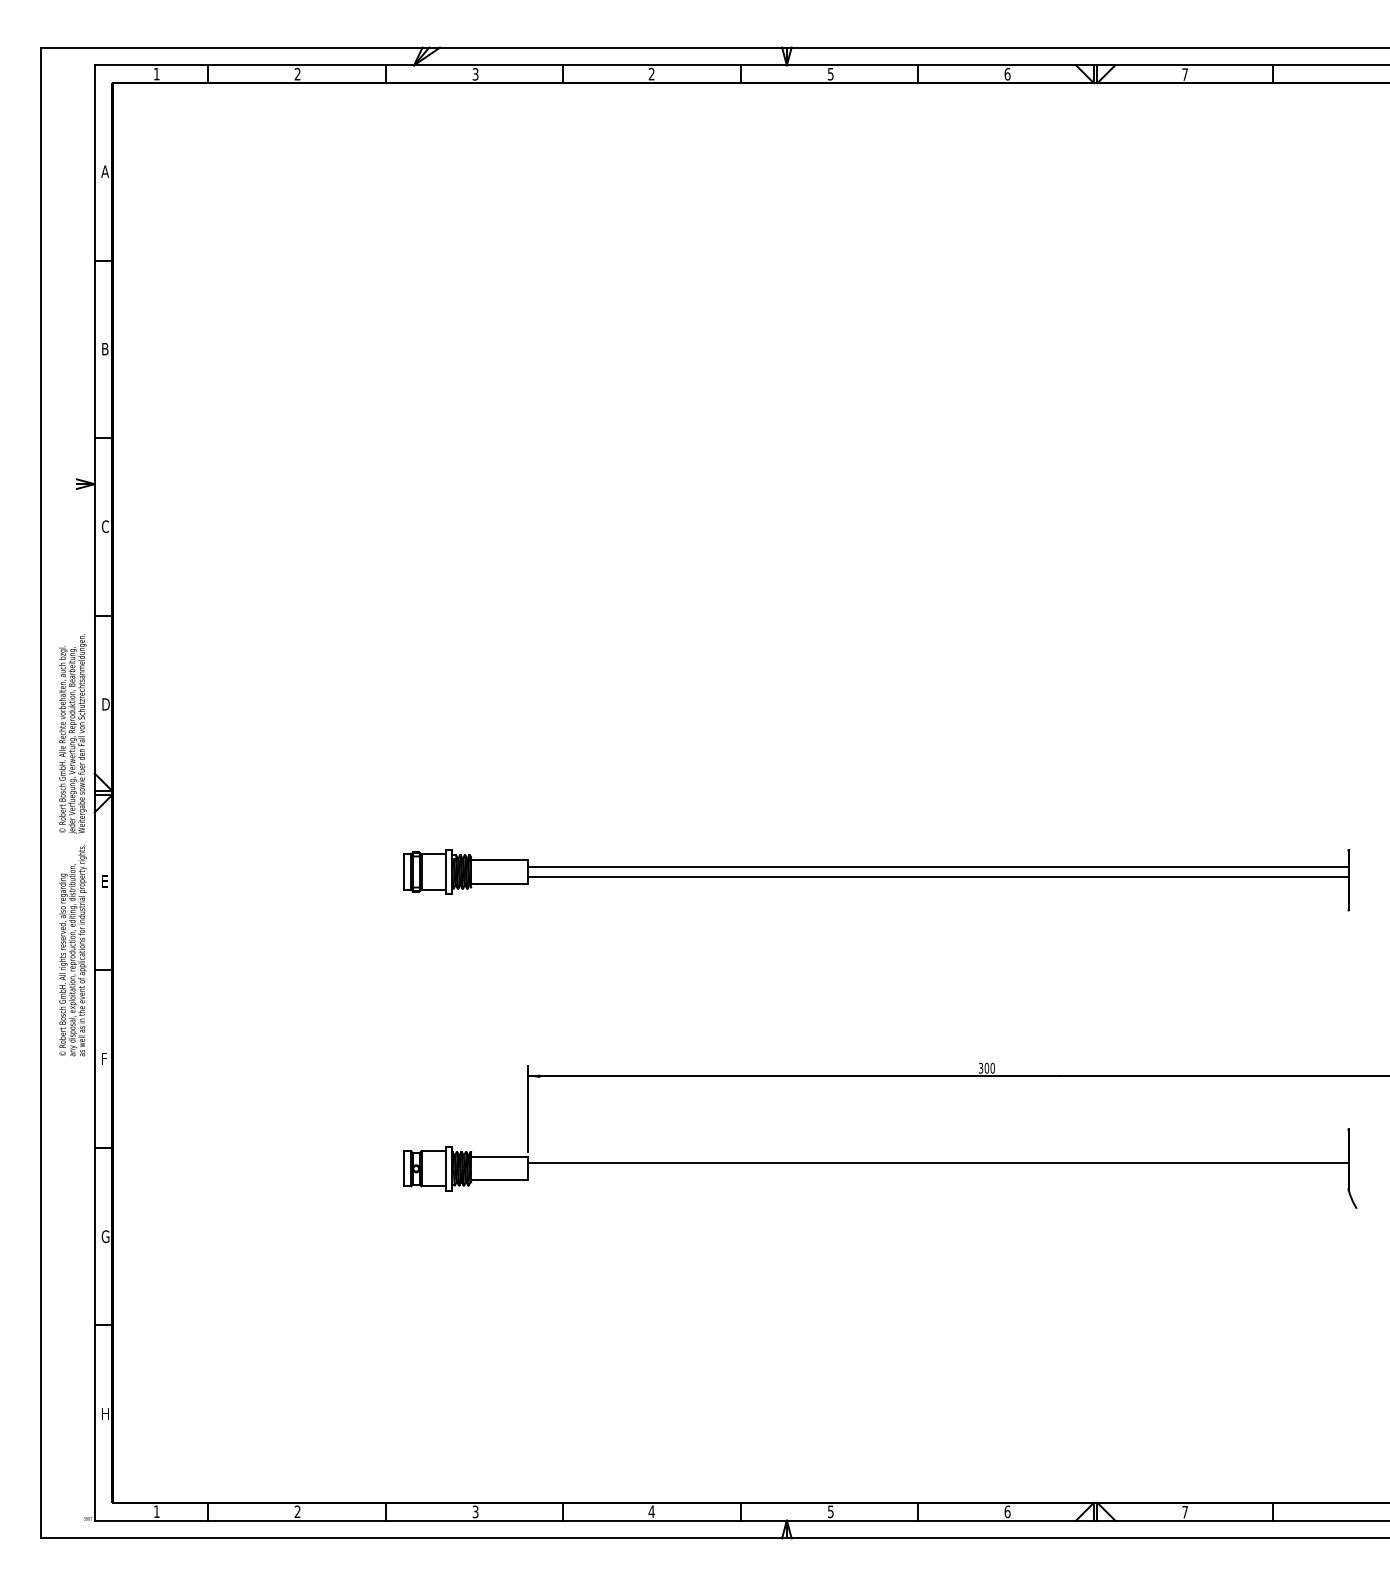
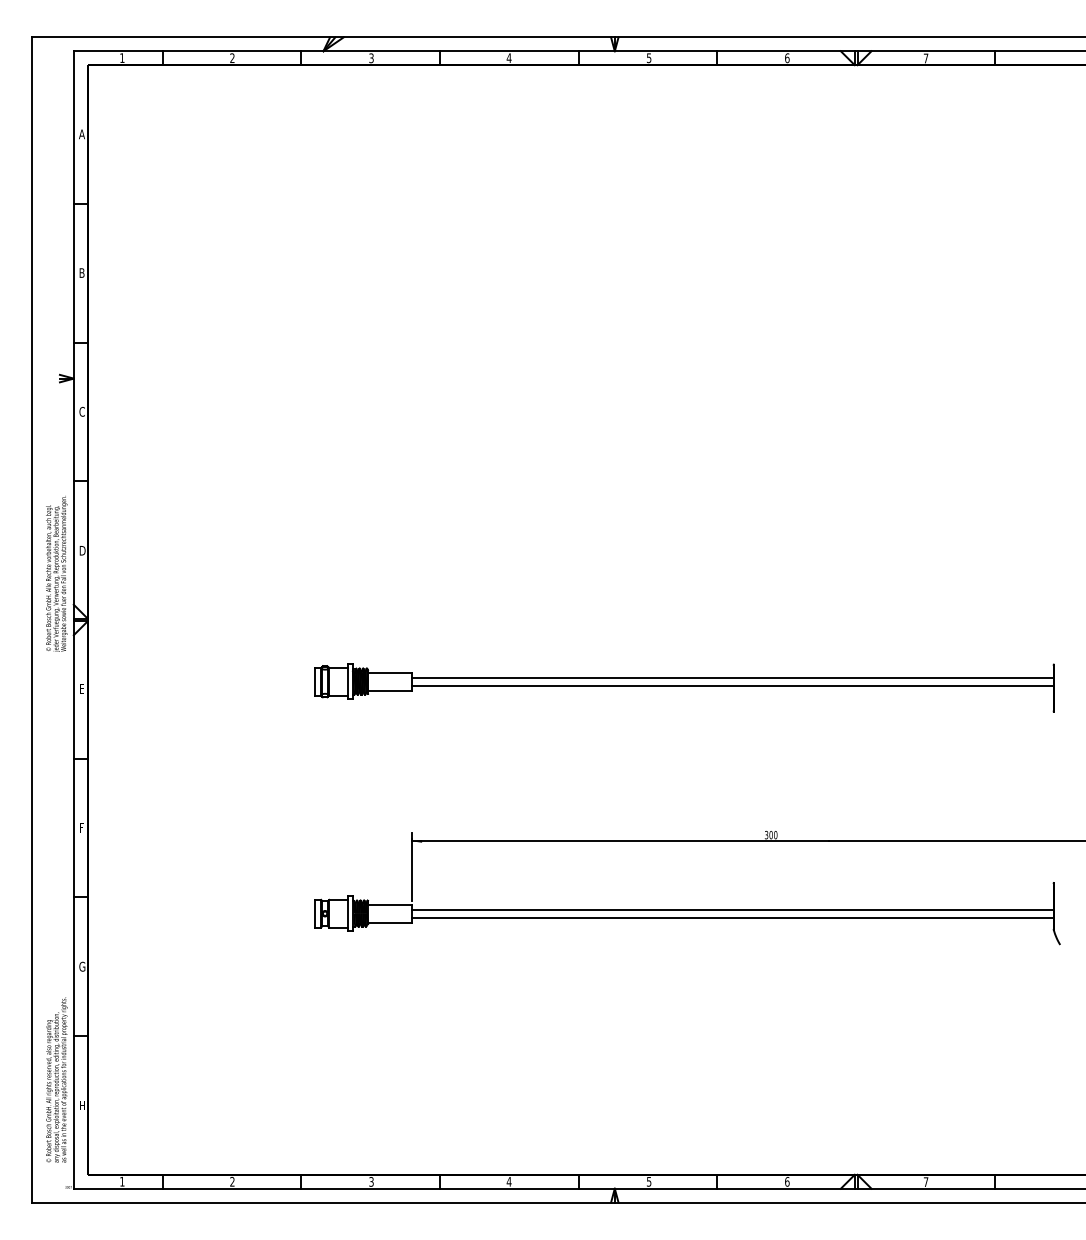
text: (651, 73) -> (509, 57), 2 -> 4
text: (72, 950) -> (56, 1079), moved
line: (937, 1174) -> (732, 918), added

